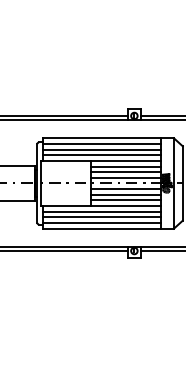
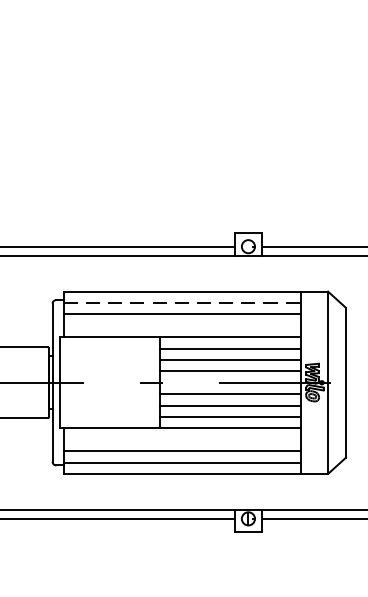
line: (101, 143) -> (182, 302), solid -> dashed
line: (101, 155) -> (182, 326), removed
line: (101, 211) -> (182, 439), removed

